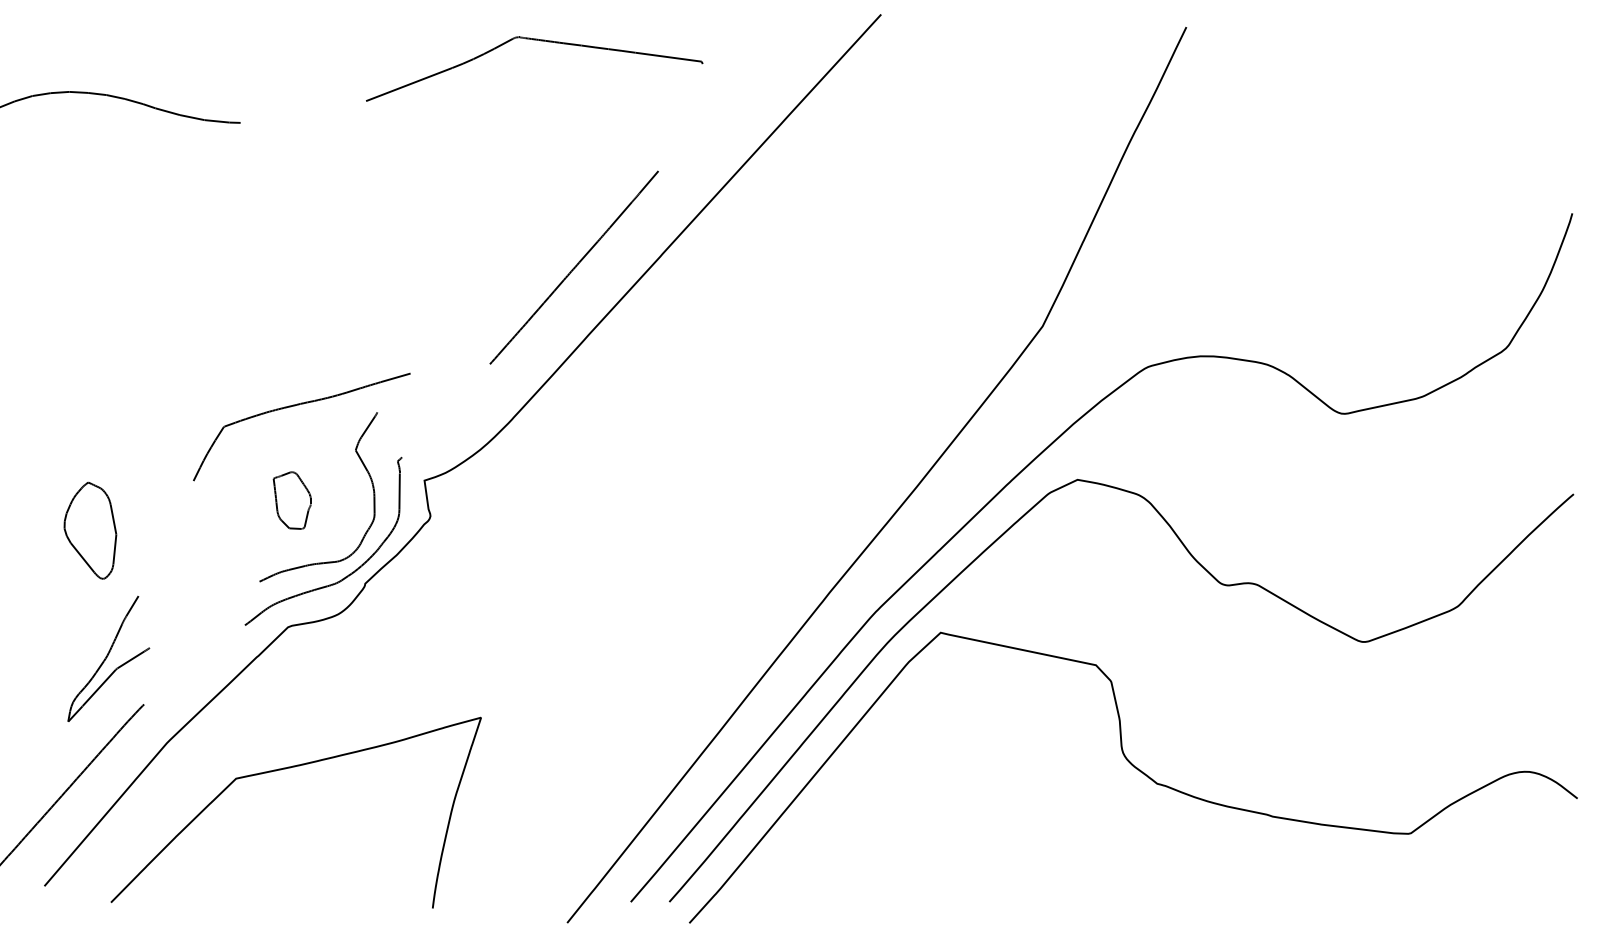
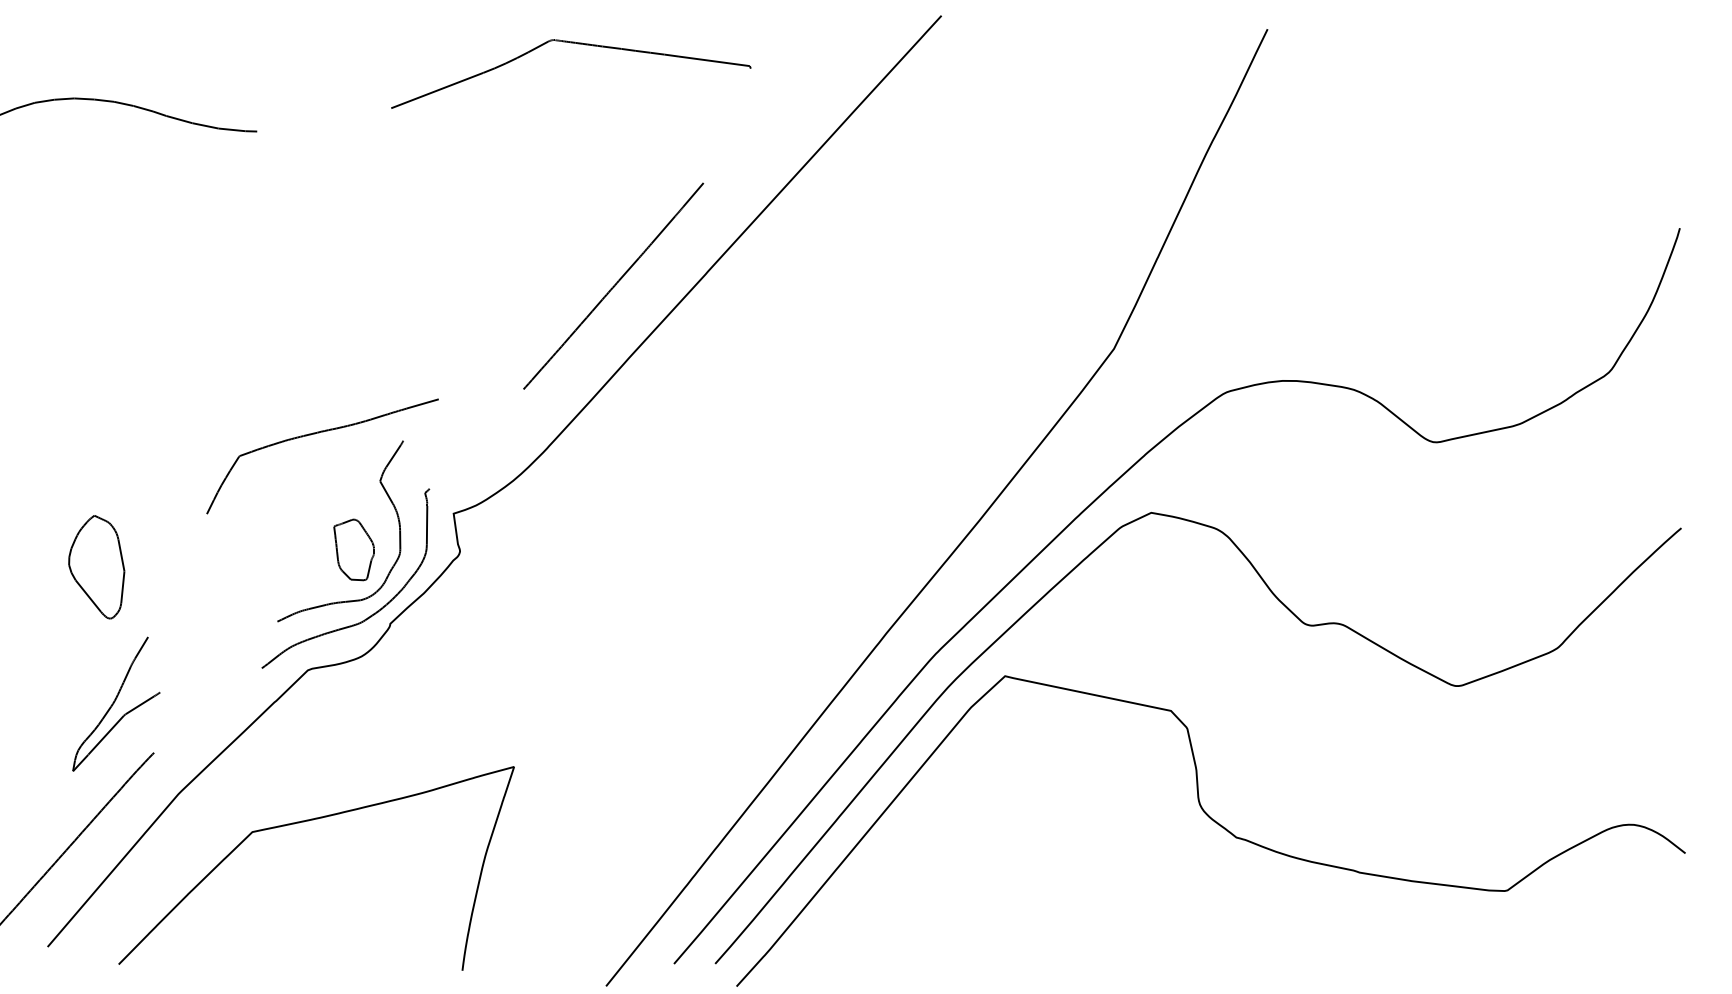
part: (291, 500) -> (353, 549), moved

